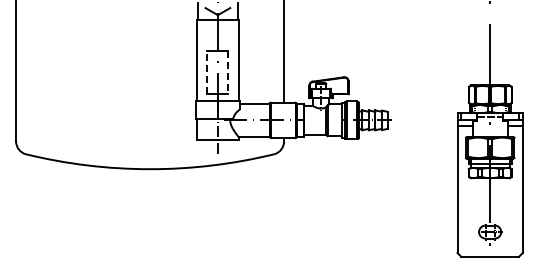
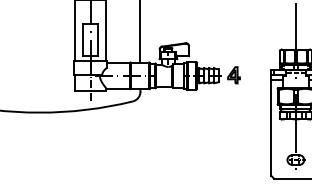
line: (207, 72) -> (82, 39), dashed -> solid
line: (228, 72) -> (98, 39), dashed -> solid
part: (407, 119) -> (233, 75), added

